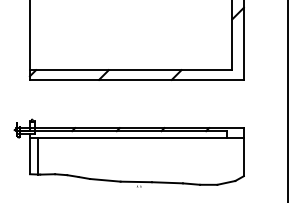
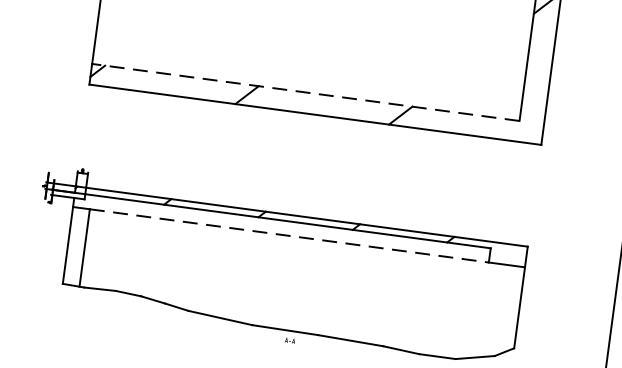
line: (130, 70) -> (304, 93), solid -> dashed
line: (132, 137) -> (289, 235), solid -> dashed

